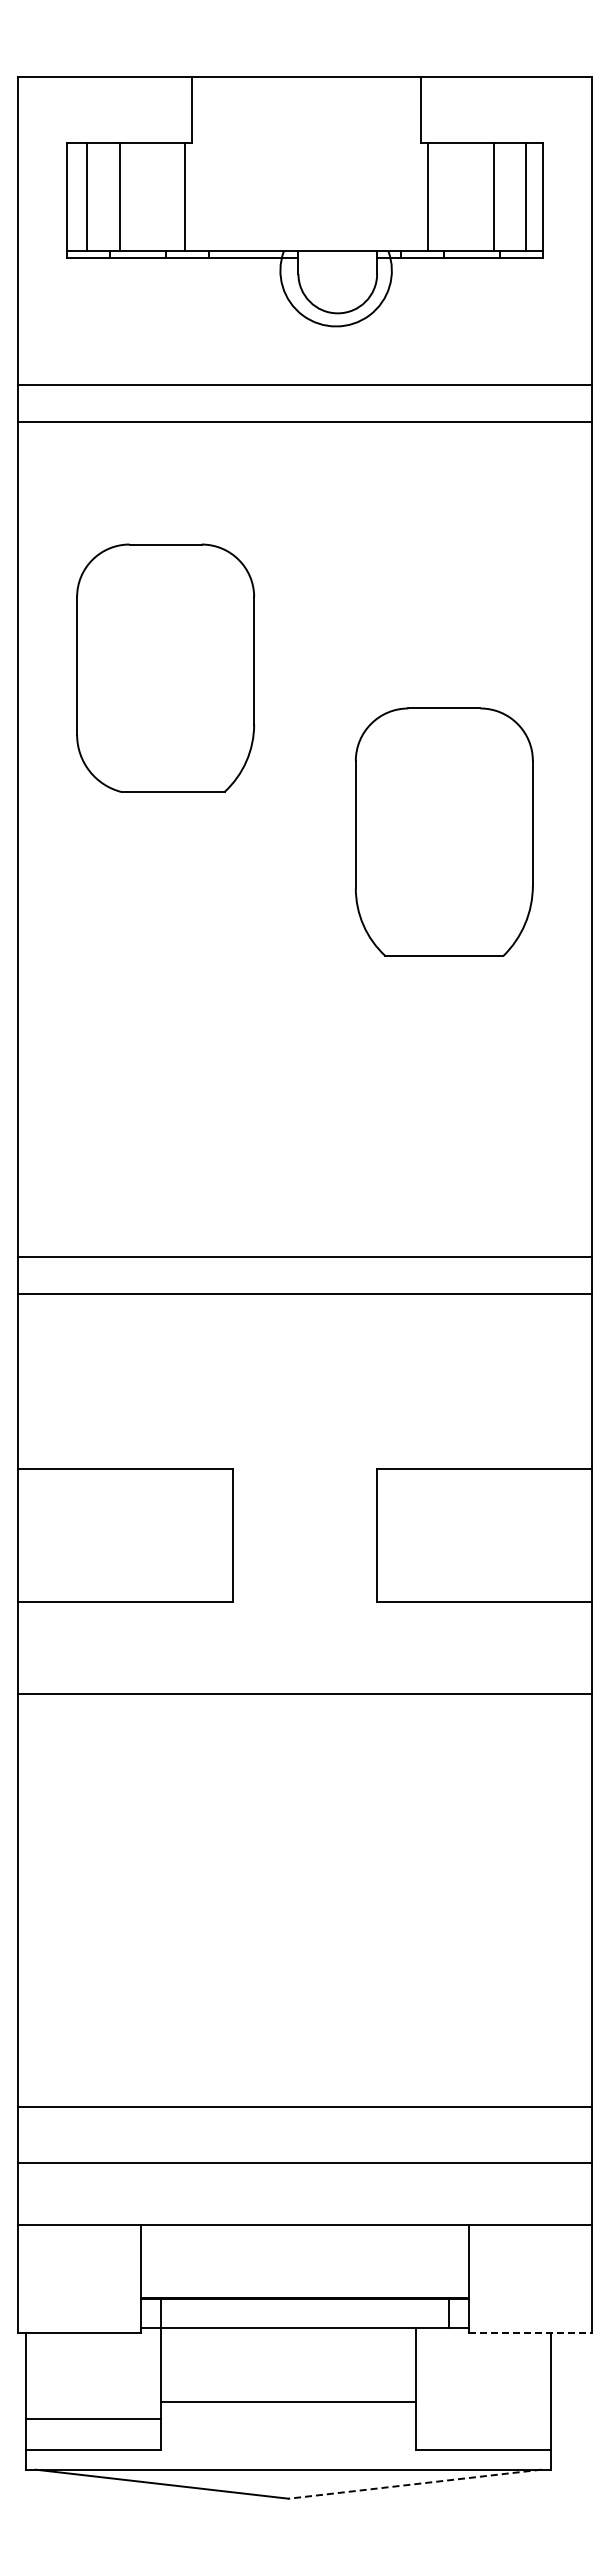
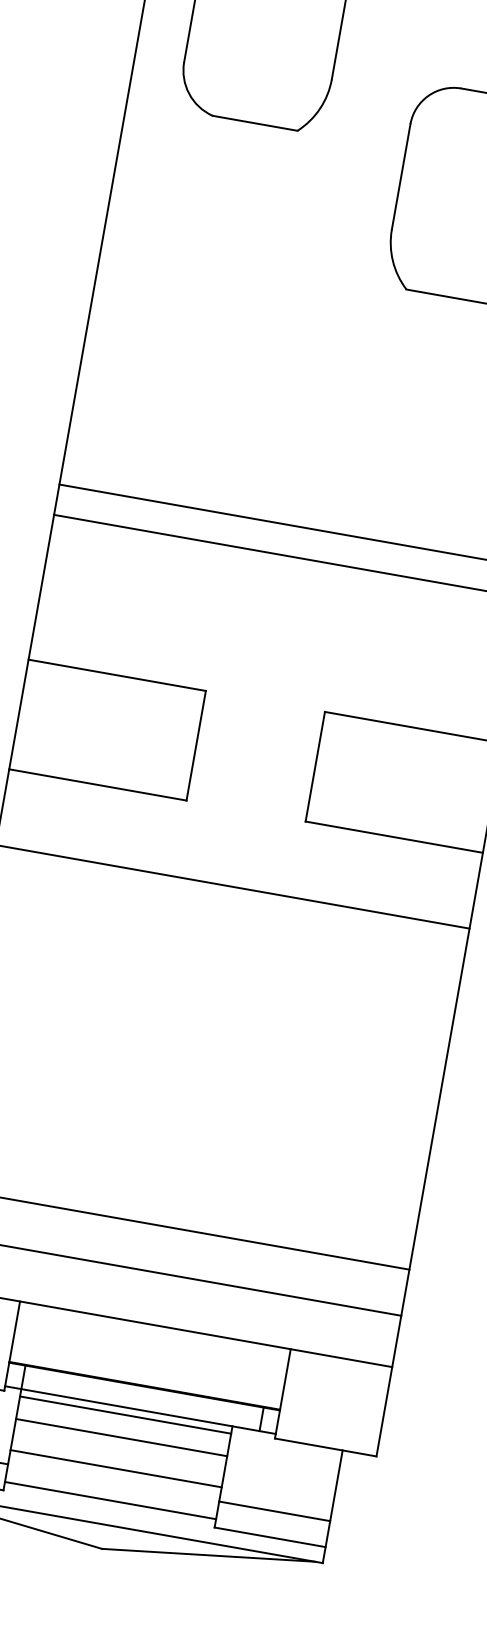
line: (530, 2333) -> (325, 1447), dashed -> solid
line: (288, 2336) -> (125, 1414), added
line: (288, 2363) -> (121, 1437), added
line: (483, 2418) -> (274, 1511), added
line: (288, 2440) -> (110, 1500), added
line: (414, 2484) -> (208, 1555), dashed -> solid

